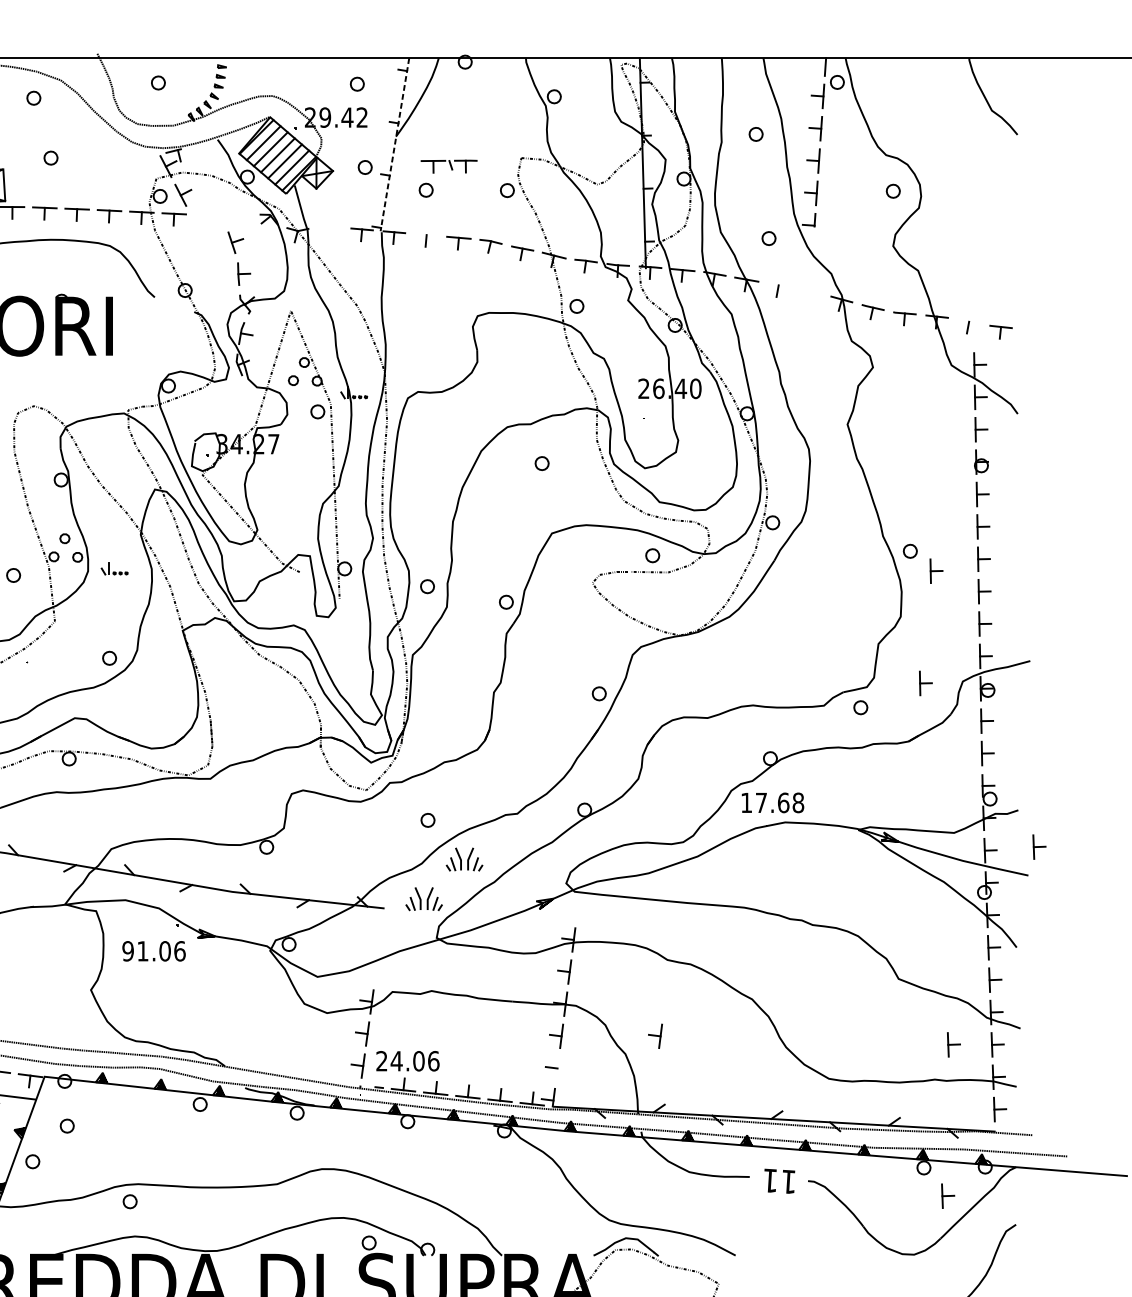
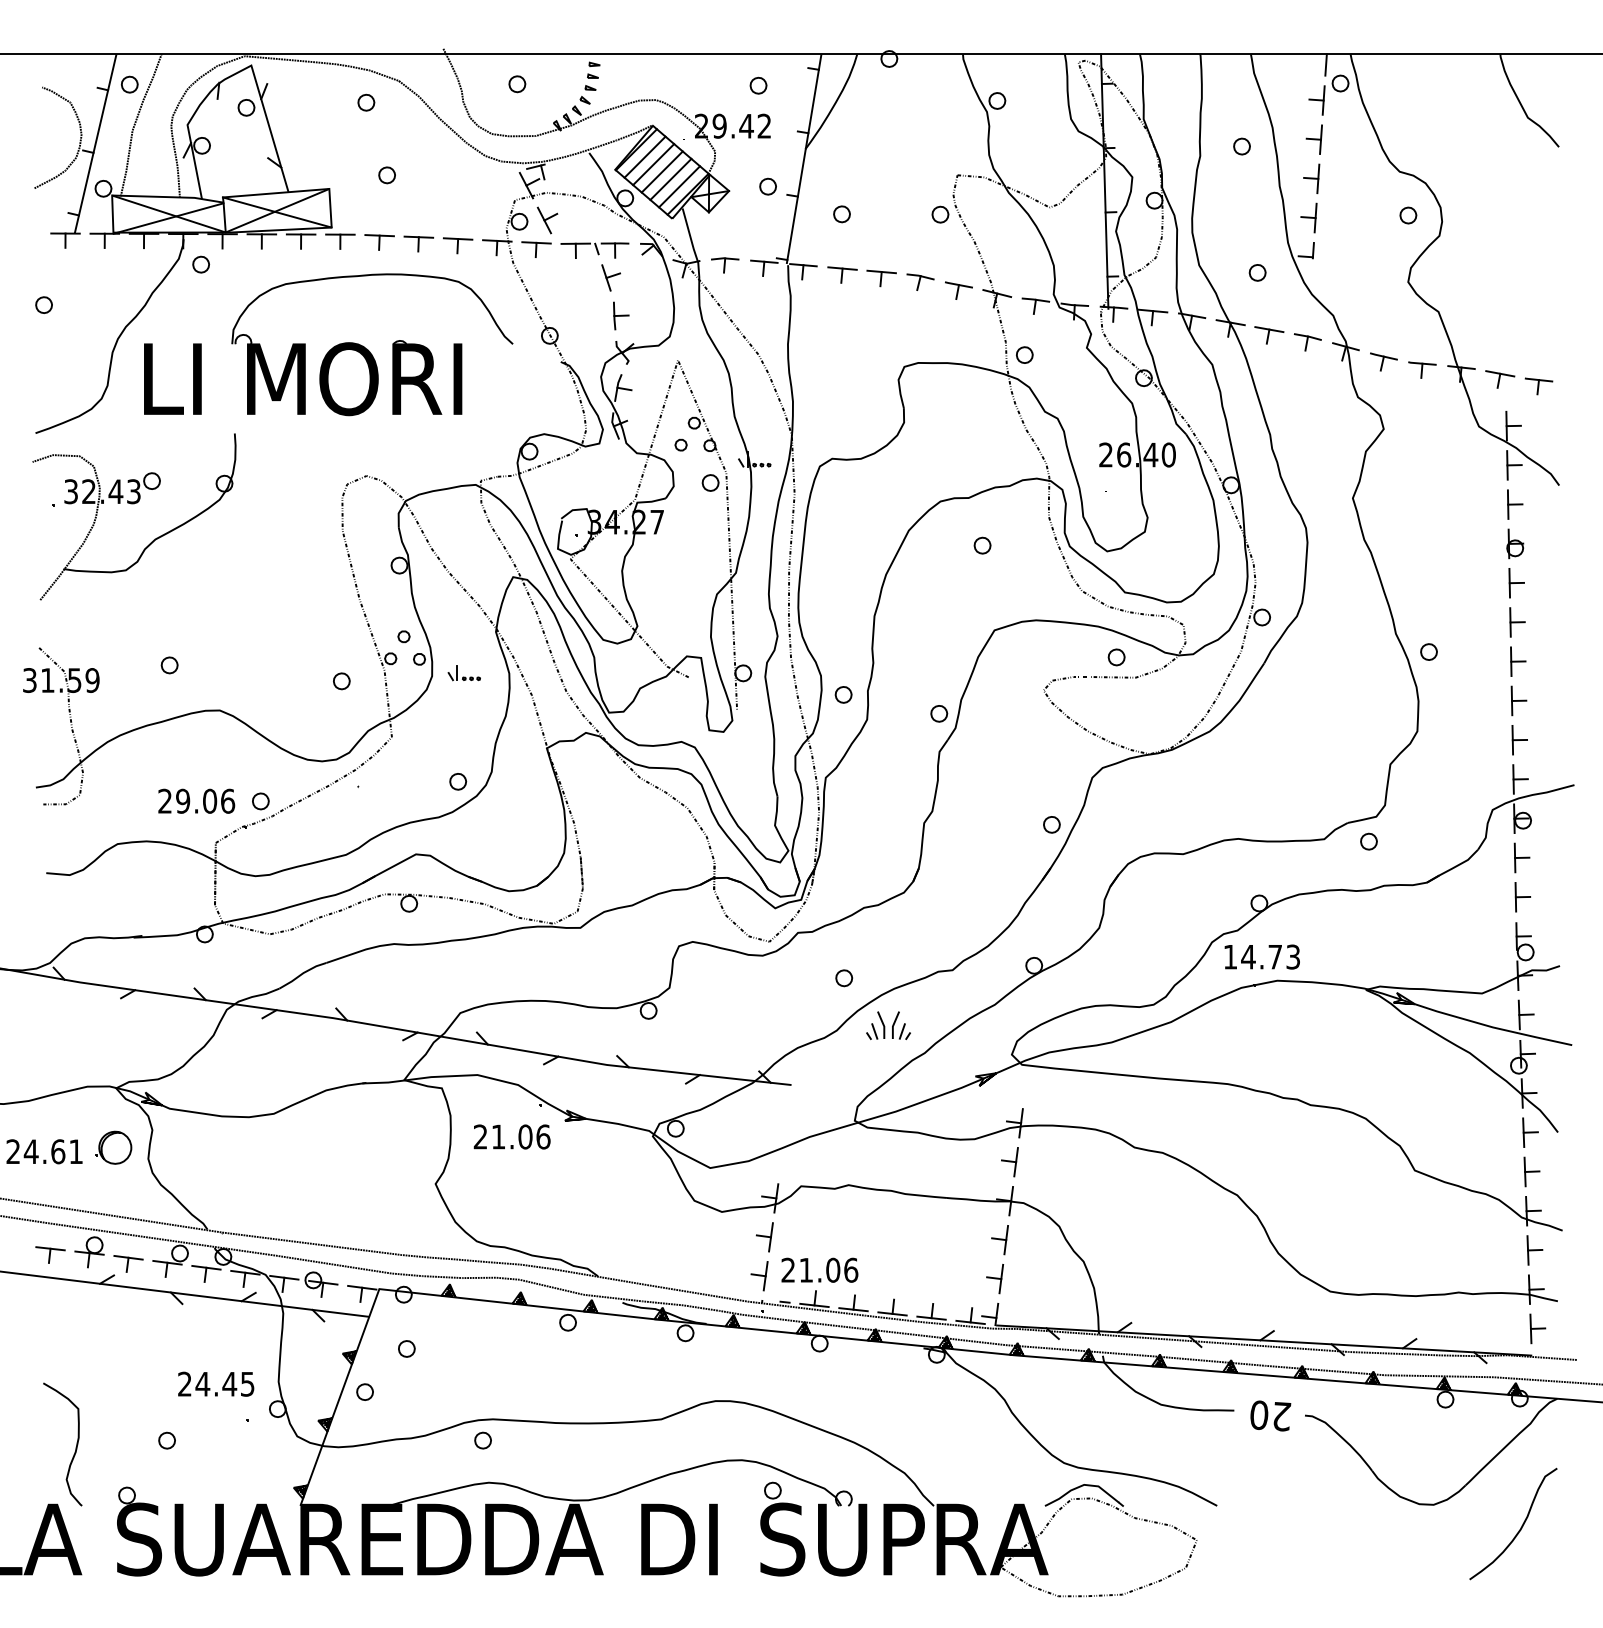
line: (395, 145) -> (804, 159), dashed -> solid
part: (448, 166) -> (594, 250), moved
part: (330, 232) -> (725, 265), added
line: (426, 234) -> (842, 268), added
line: (778, 285) -> (1269, 329), added
part: (810, 296) -> (1307, 342), added
line: (969, 321) -> (1500, 373), added
part: (936, 571) -> (1460, 676), removed
part: (925, 683) -> (1447, 812), removed
text: (779, 802) -> (1270, 956), 17.68 -> 14.73
part: (1039, 846) -> (1585, 1010), removed
part: (424, 898) -> (839, 1073), removed
text: (128, 950) -> (480, 1136), 91.06 -> 21.06
part: (655, 1036) -> (1119, 1240), removed
part: (953, 1044) -> (1481, 1250), removed
text: (396, 1061) -> (805, 1270), 24.06 -> 21.06
line: (557, 1068) -> (1001, 1278), added
text: (779, 1181) -> (1270, 1415), 11 -> 20
part: (947, 1195) -> (1474, 1433), removed

